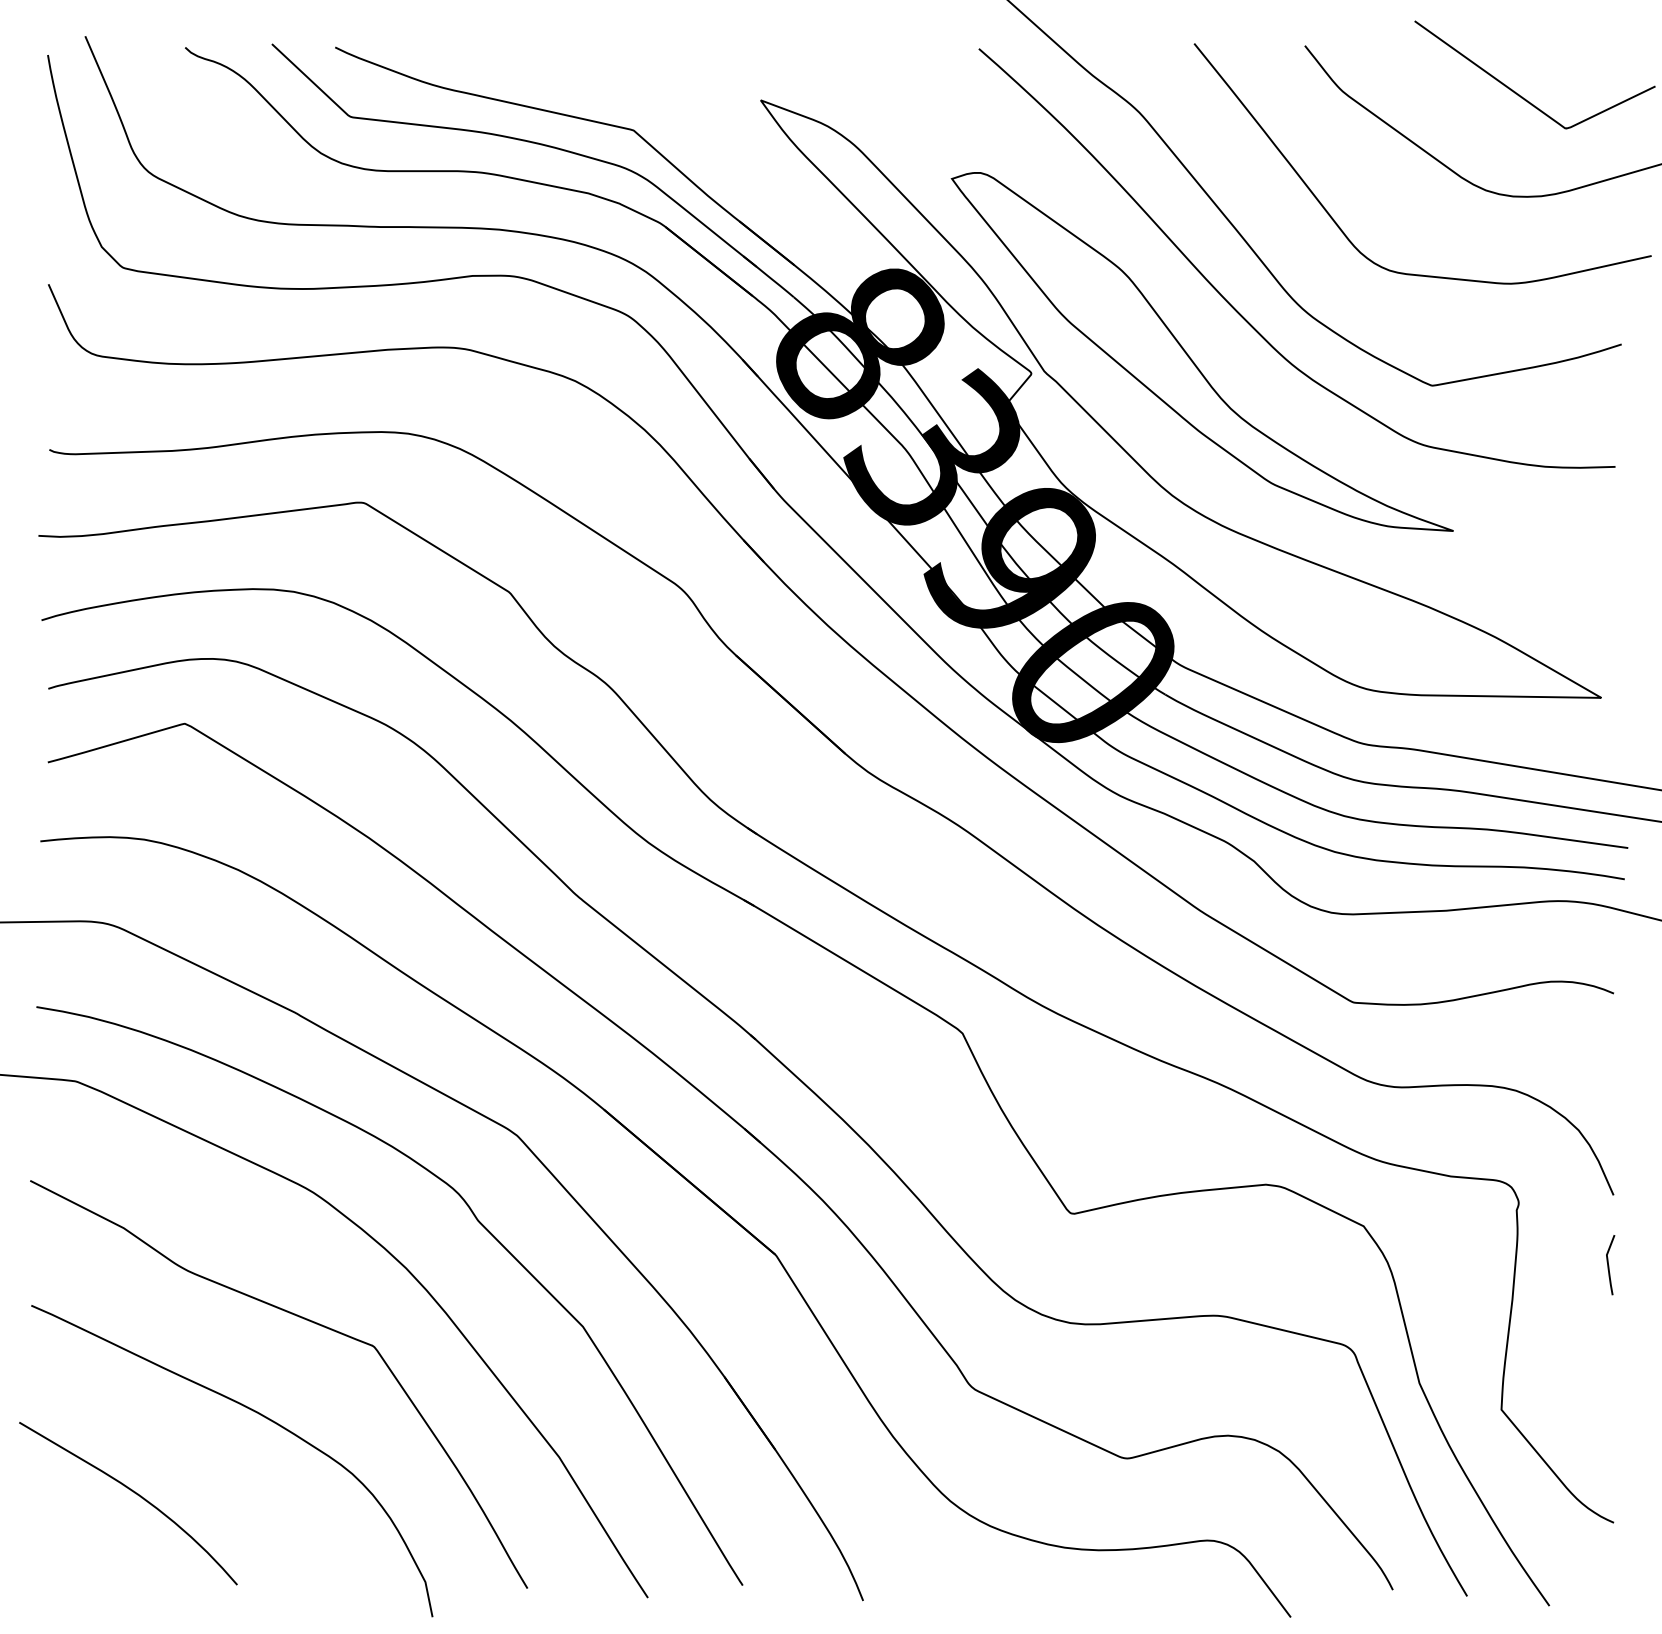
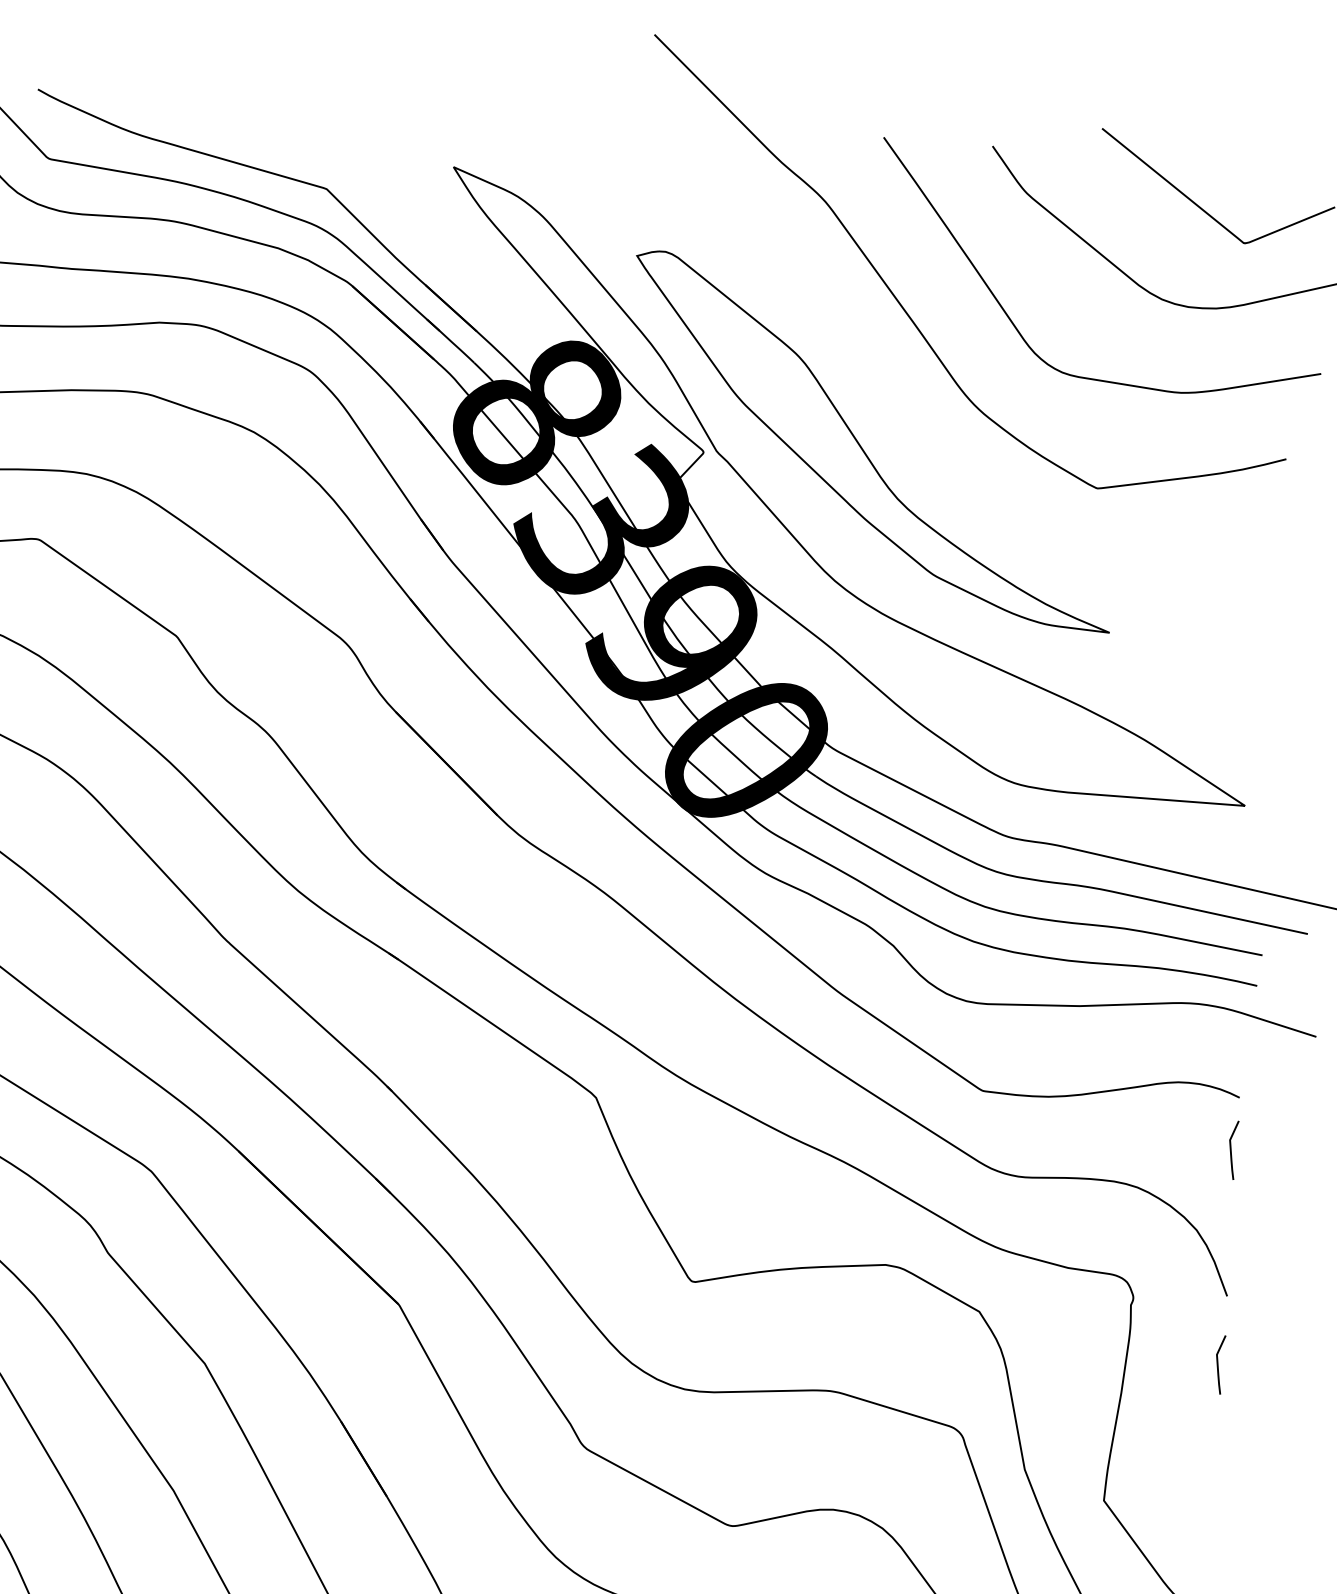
curve: (1240, 313) -> (913, 405), removed
line: (1609, 1047) -> (1232, 1150), added

